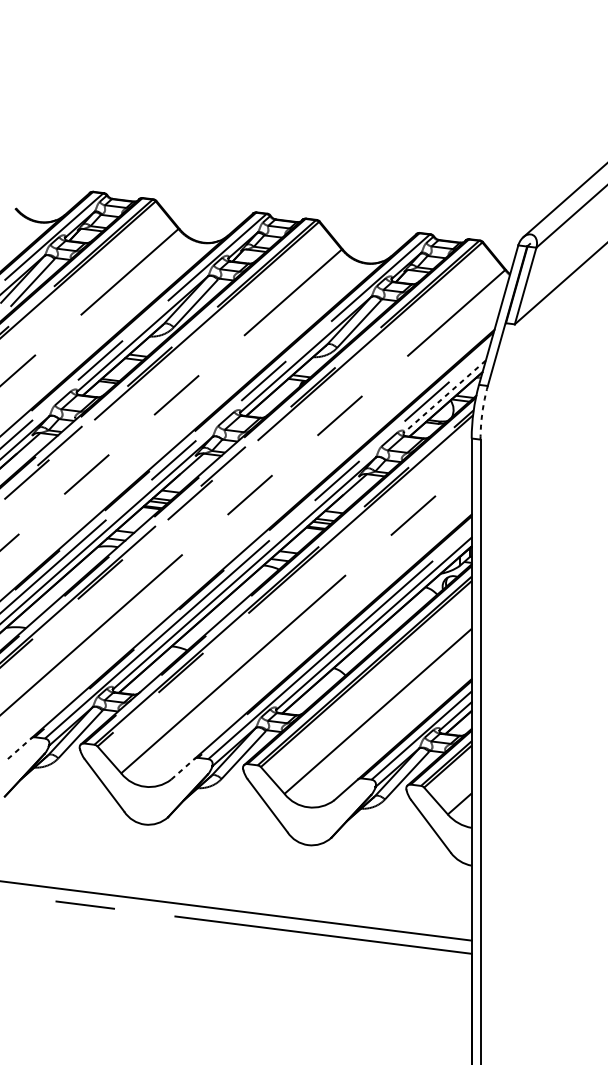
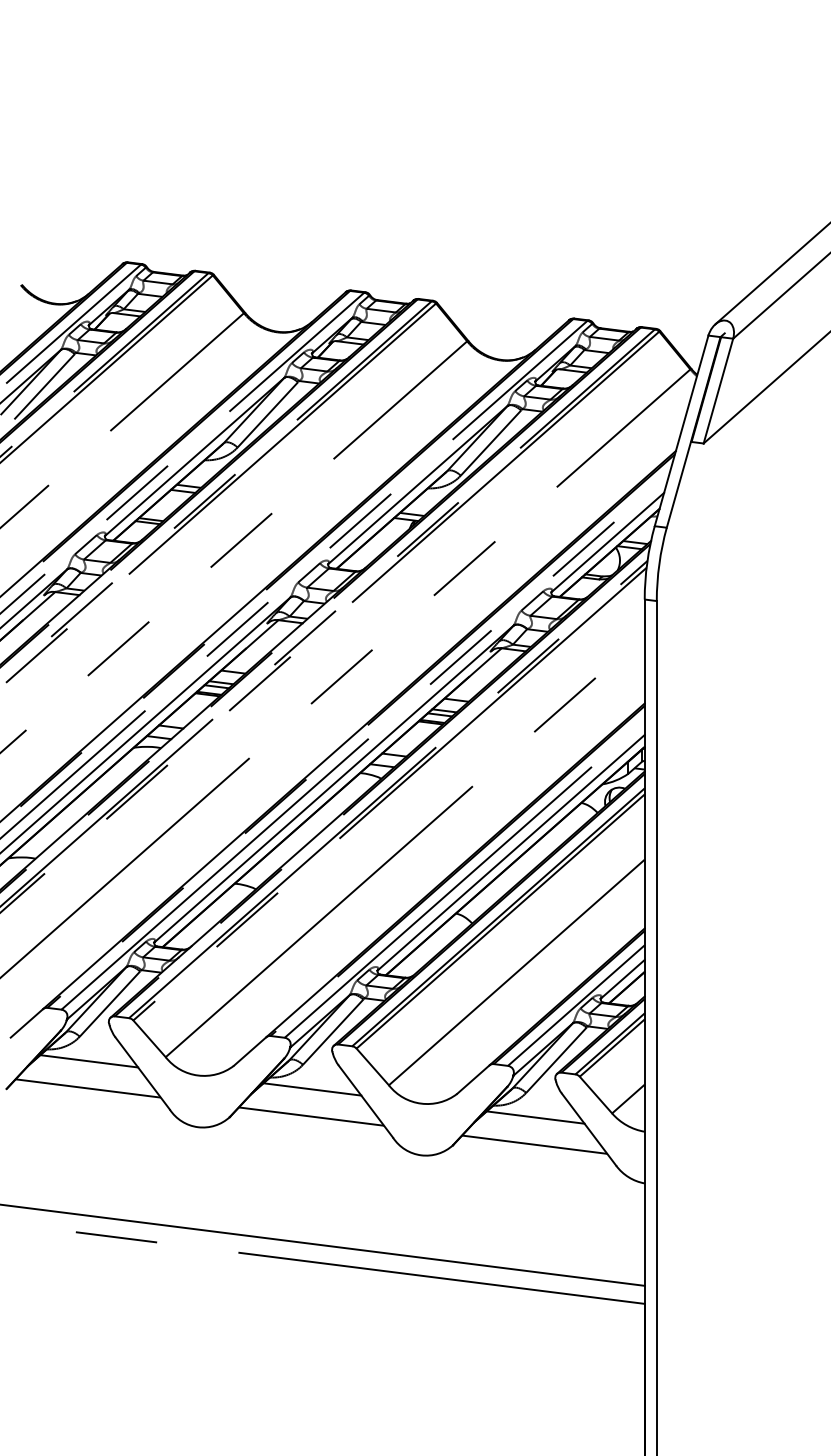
line: (444, 396) -> (607, 542), dashed -> solid
arc: (482, 412) -> (659, 564), dashed -> solid
line: (19, 748) -> (26, 1023), dashed -> solid
line: (183, 769) -> (250, 1051), dashed -> solid
line: (65, 776) -> (89, 1061), added
line: (64, 796) -> (87, 1088), added
line: (228, 796) -> (312, 1089), added
line: (227, 816) -> (311, 1116), added
line: (391, 817) -> (535, 1117), added
line: (391, 837) -> (534, 1144), added

